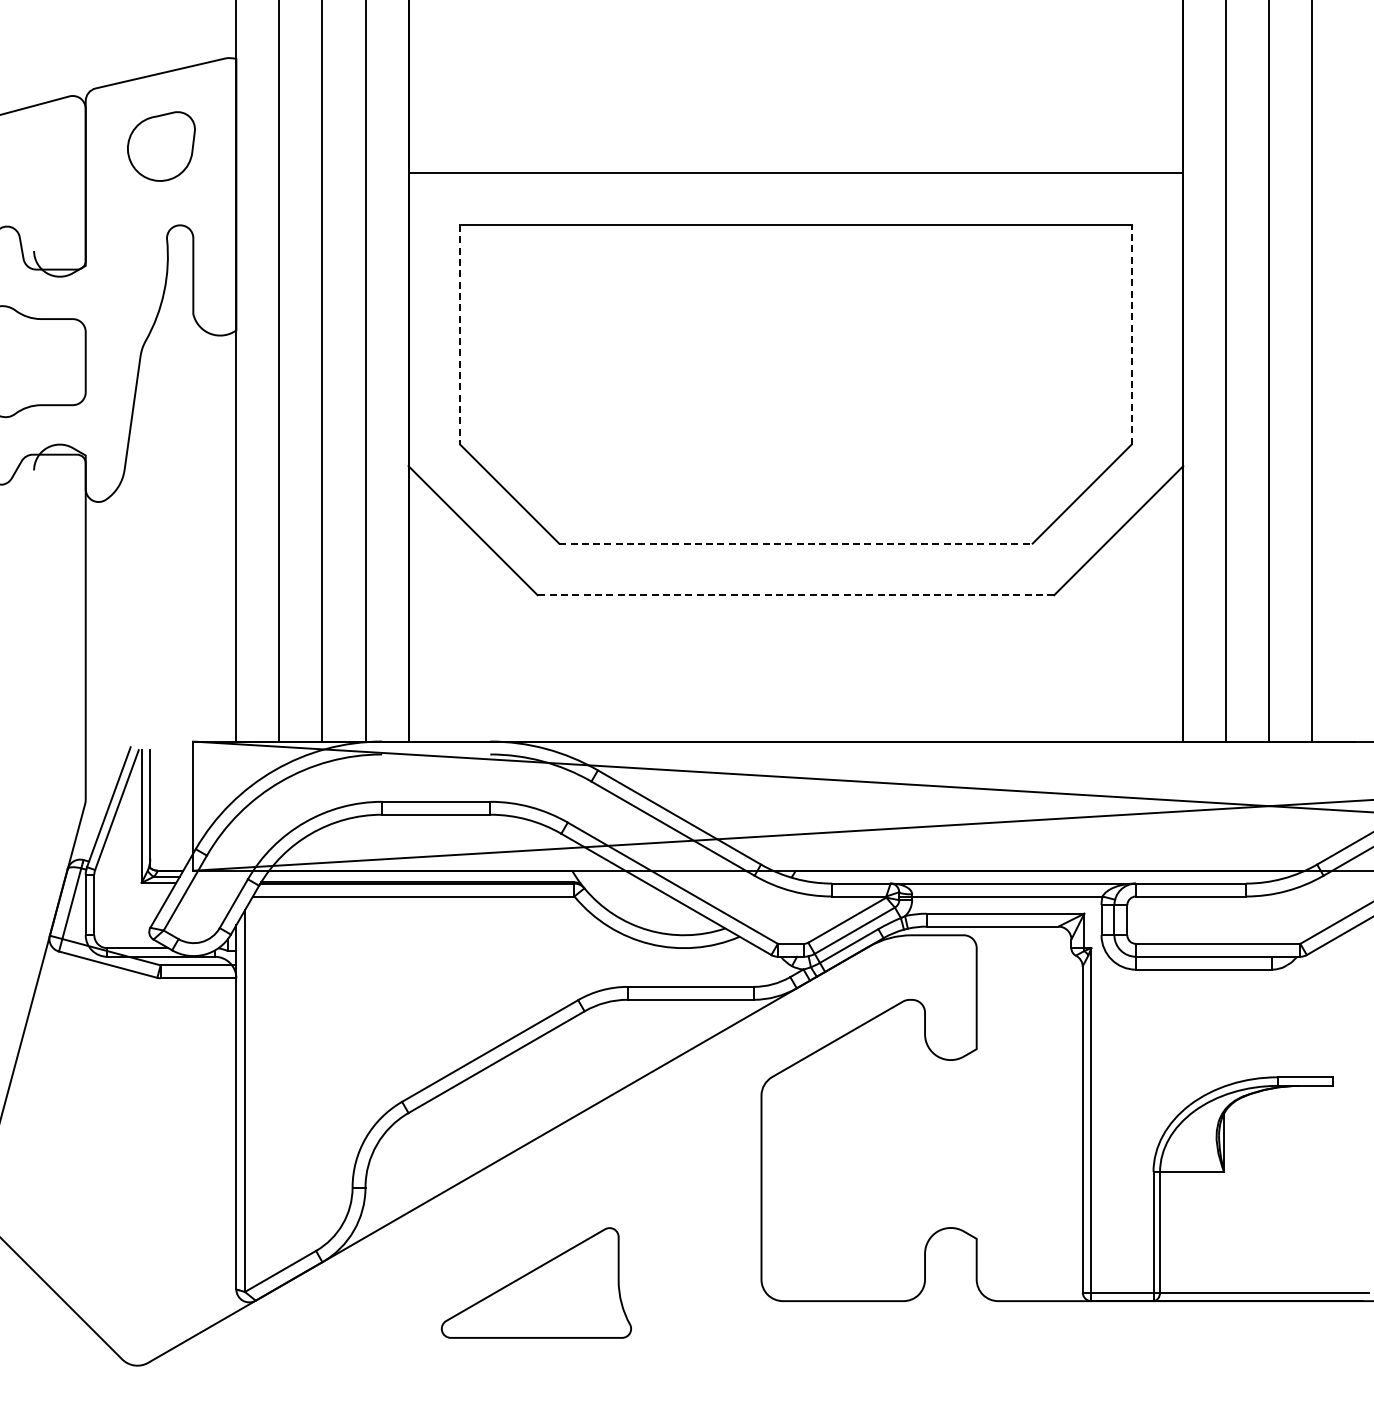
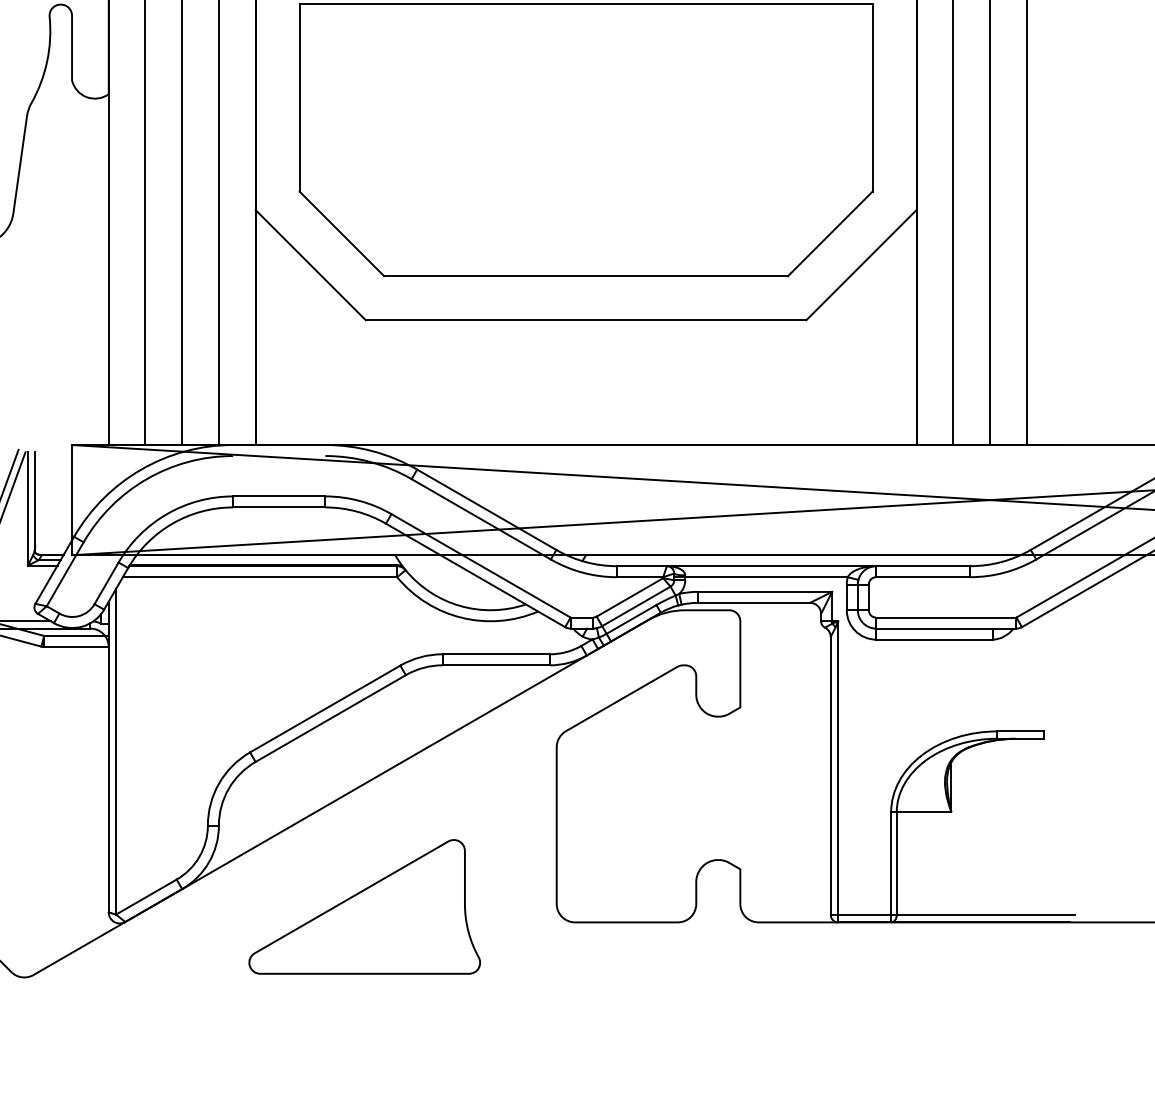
line: (460, 334) -> (299, 97), dashed -> solid
line: (1131, 334) -> (872, 97), dashed -> solid
line: (795, 543) -> (585, 276), dashed -> solid
line: (795, 595) -> (585, 320), dashed -> solid
part: (536, 1282) -> (364, 906), size x1.43

